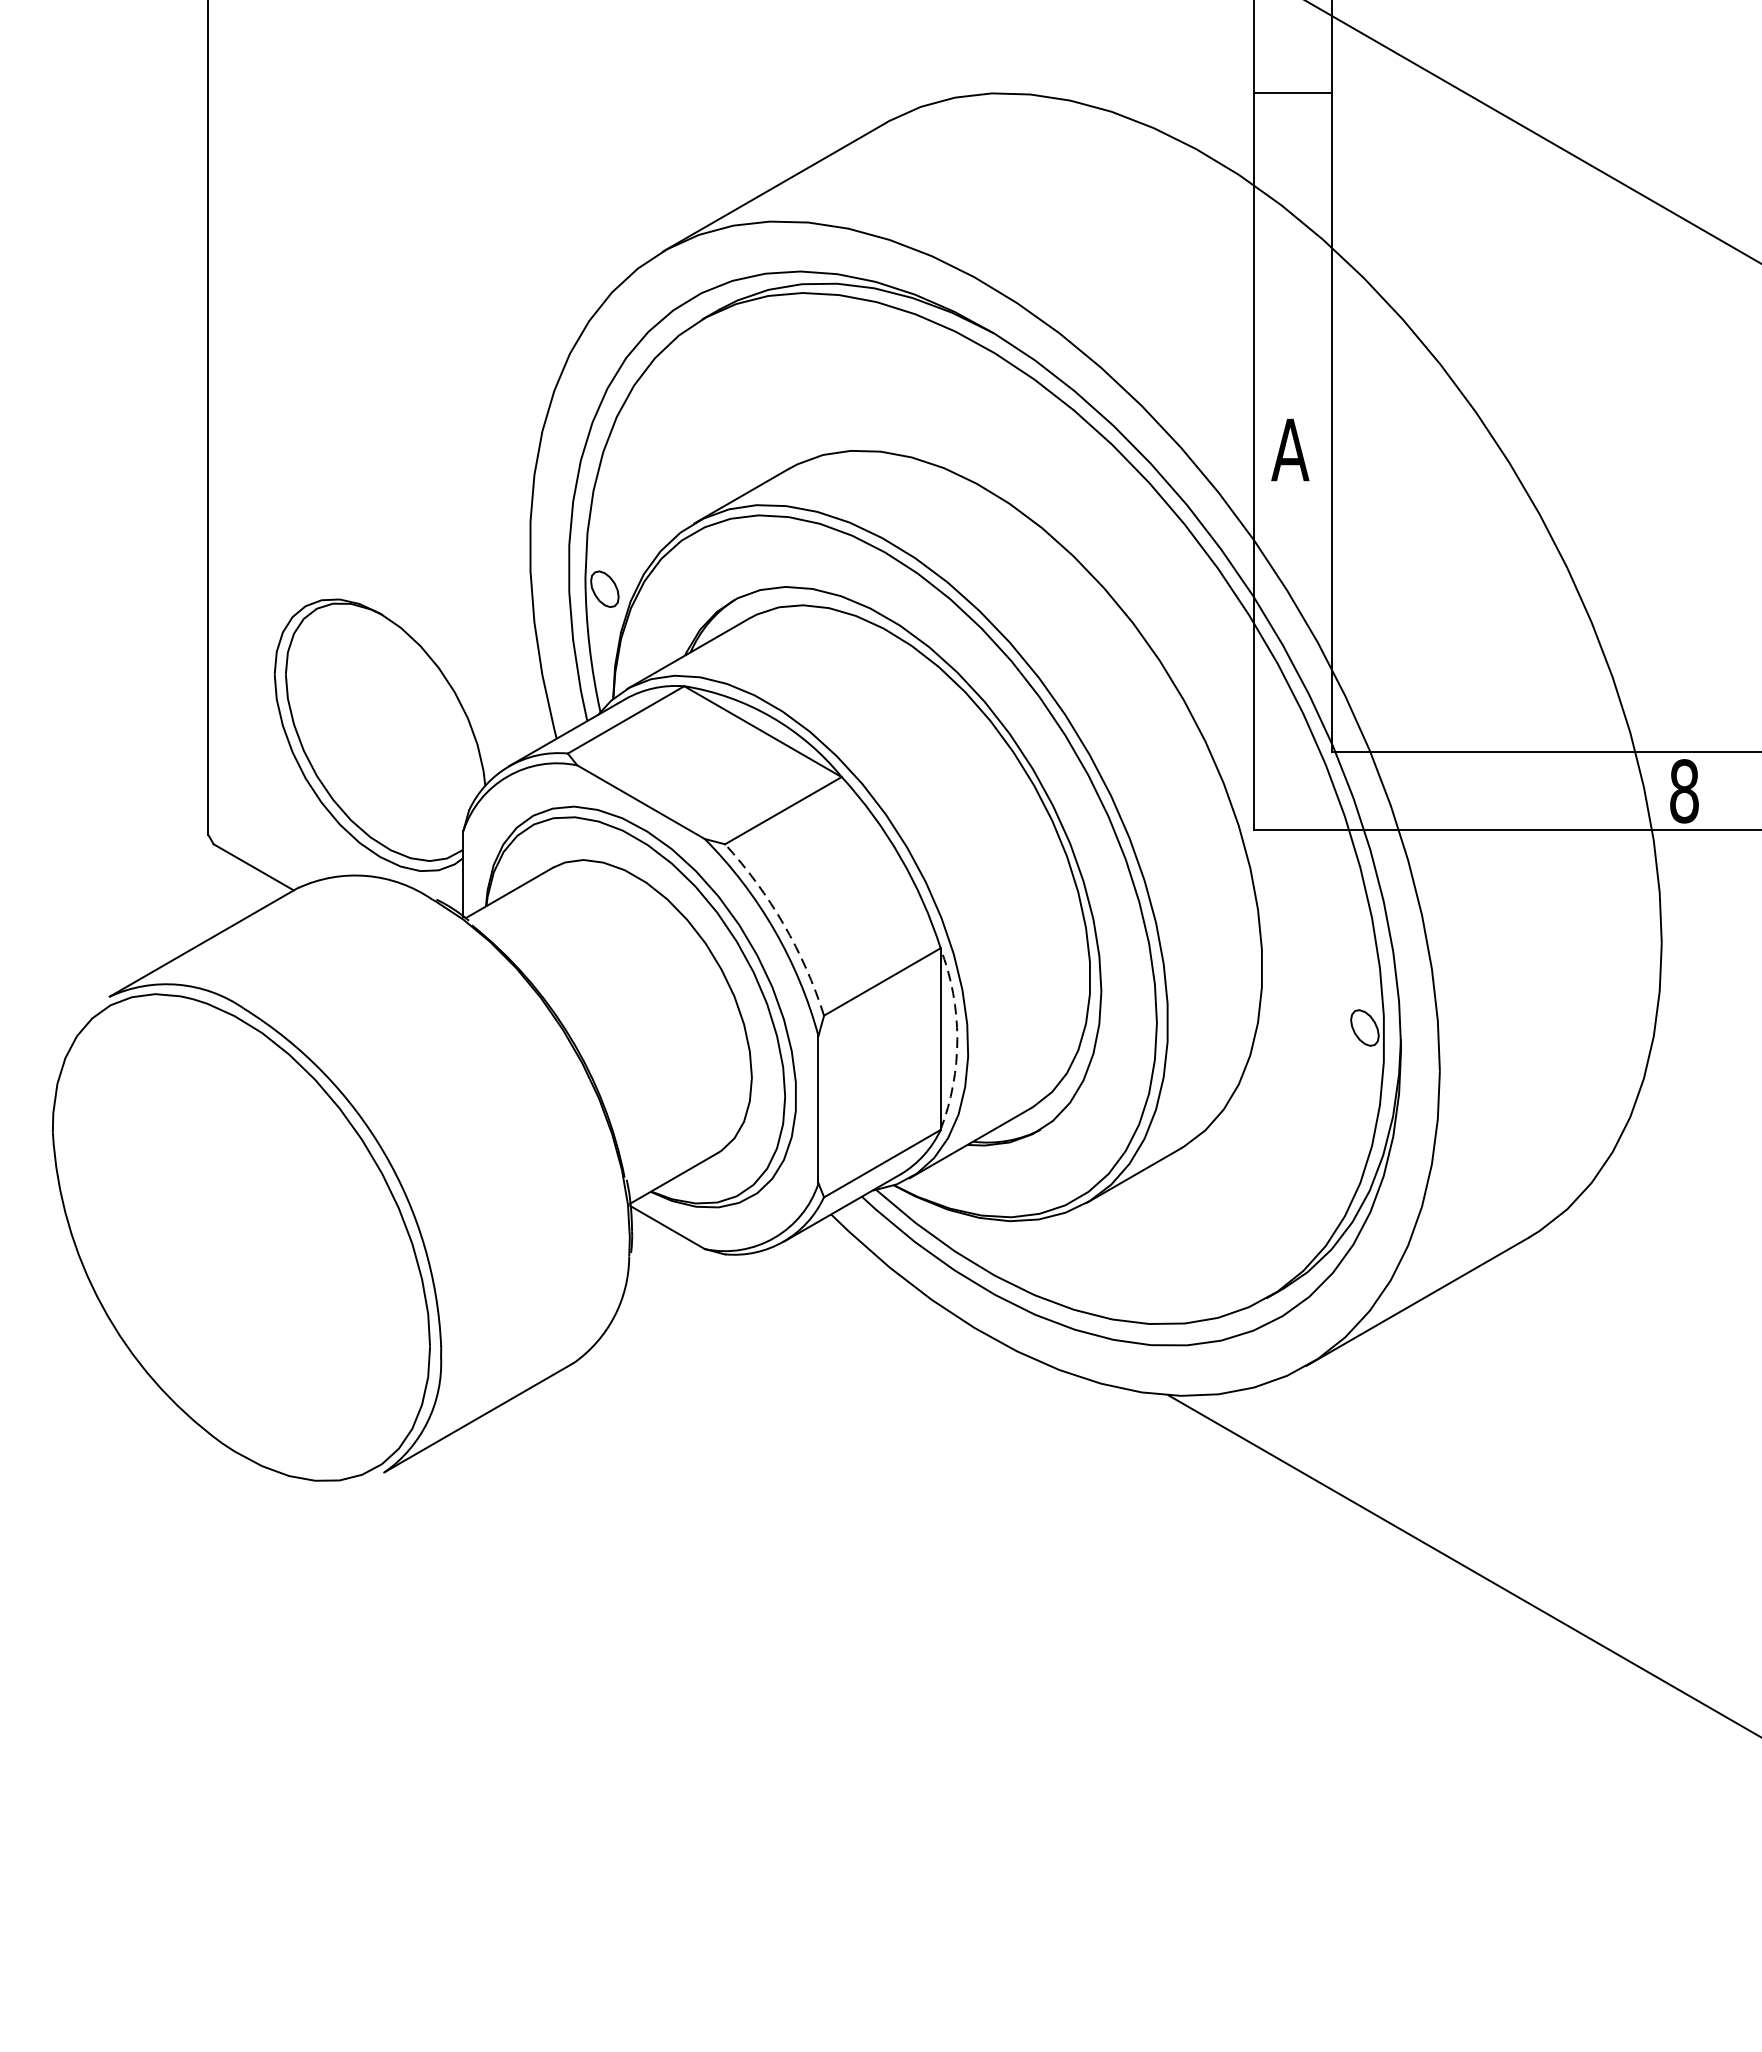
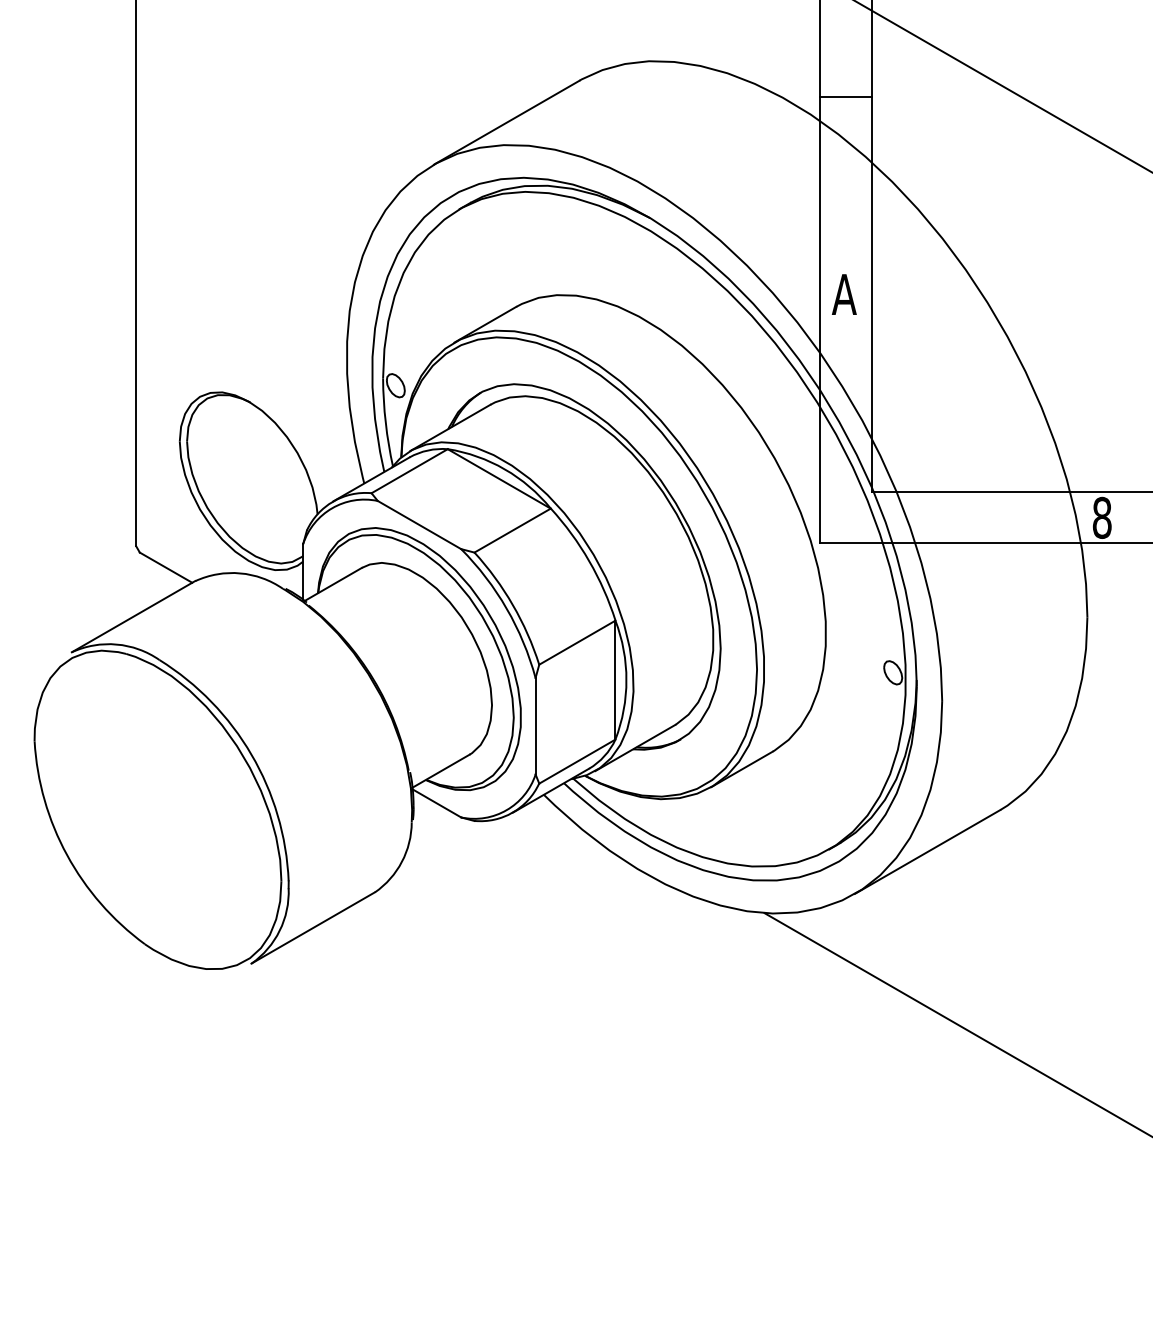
line: (1292, 92) -> (845, 96), moved
arc: (783, 925) -> (512, 605), dashed -> solid
arc: (957, 1039) -> (626, 680), dashed -> solid

